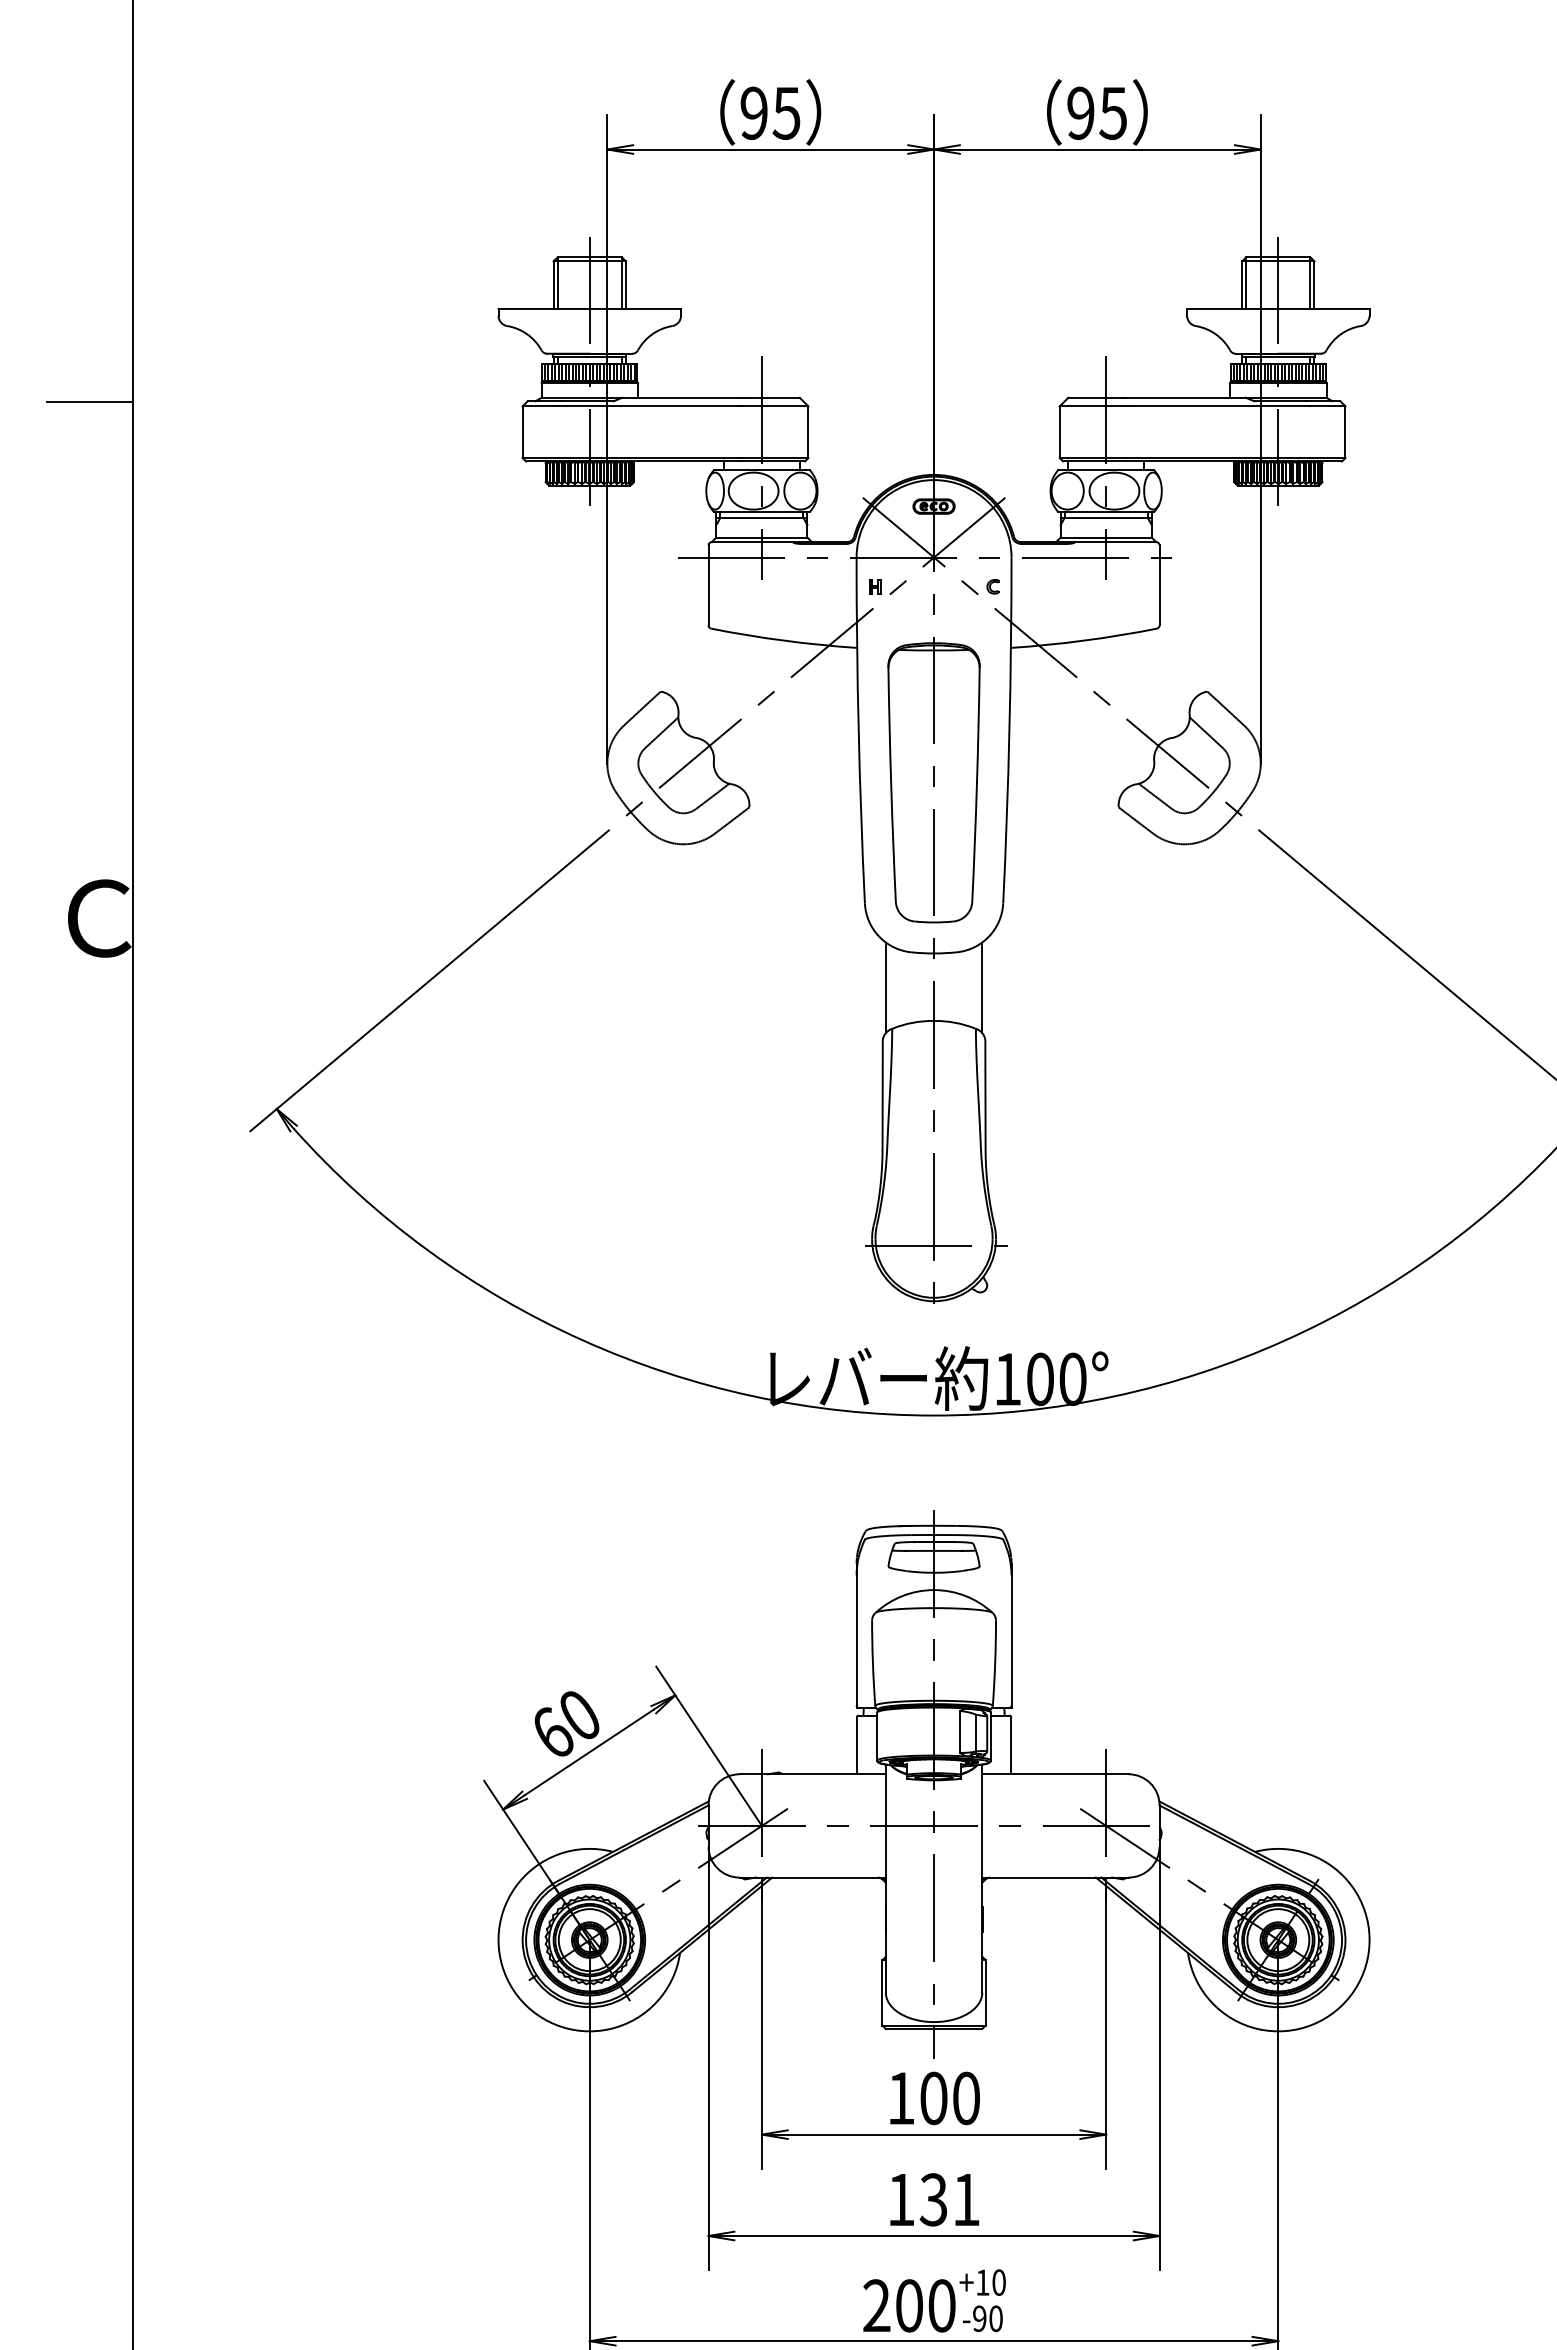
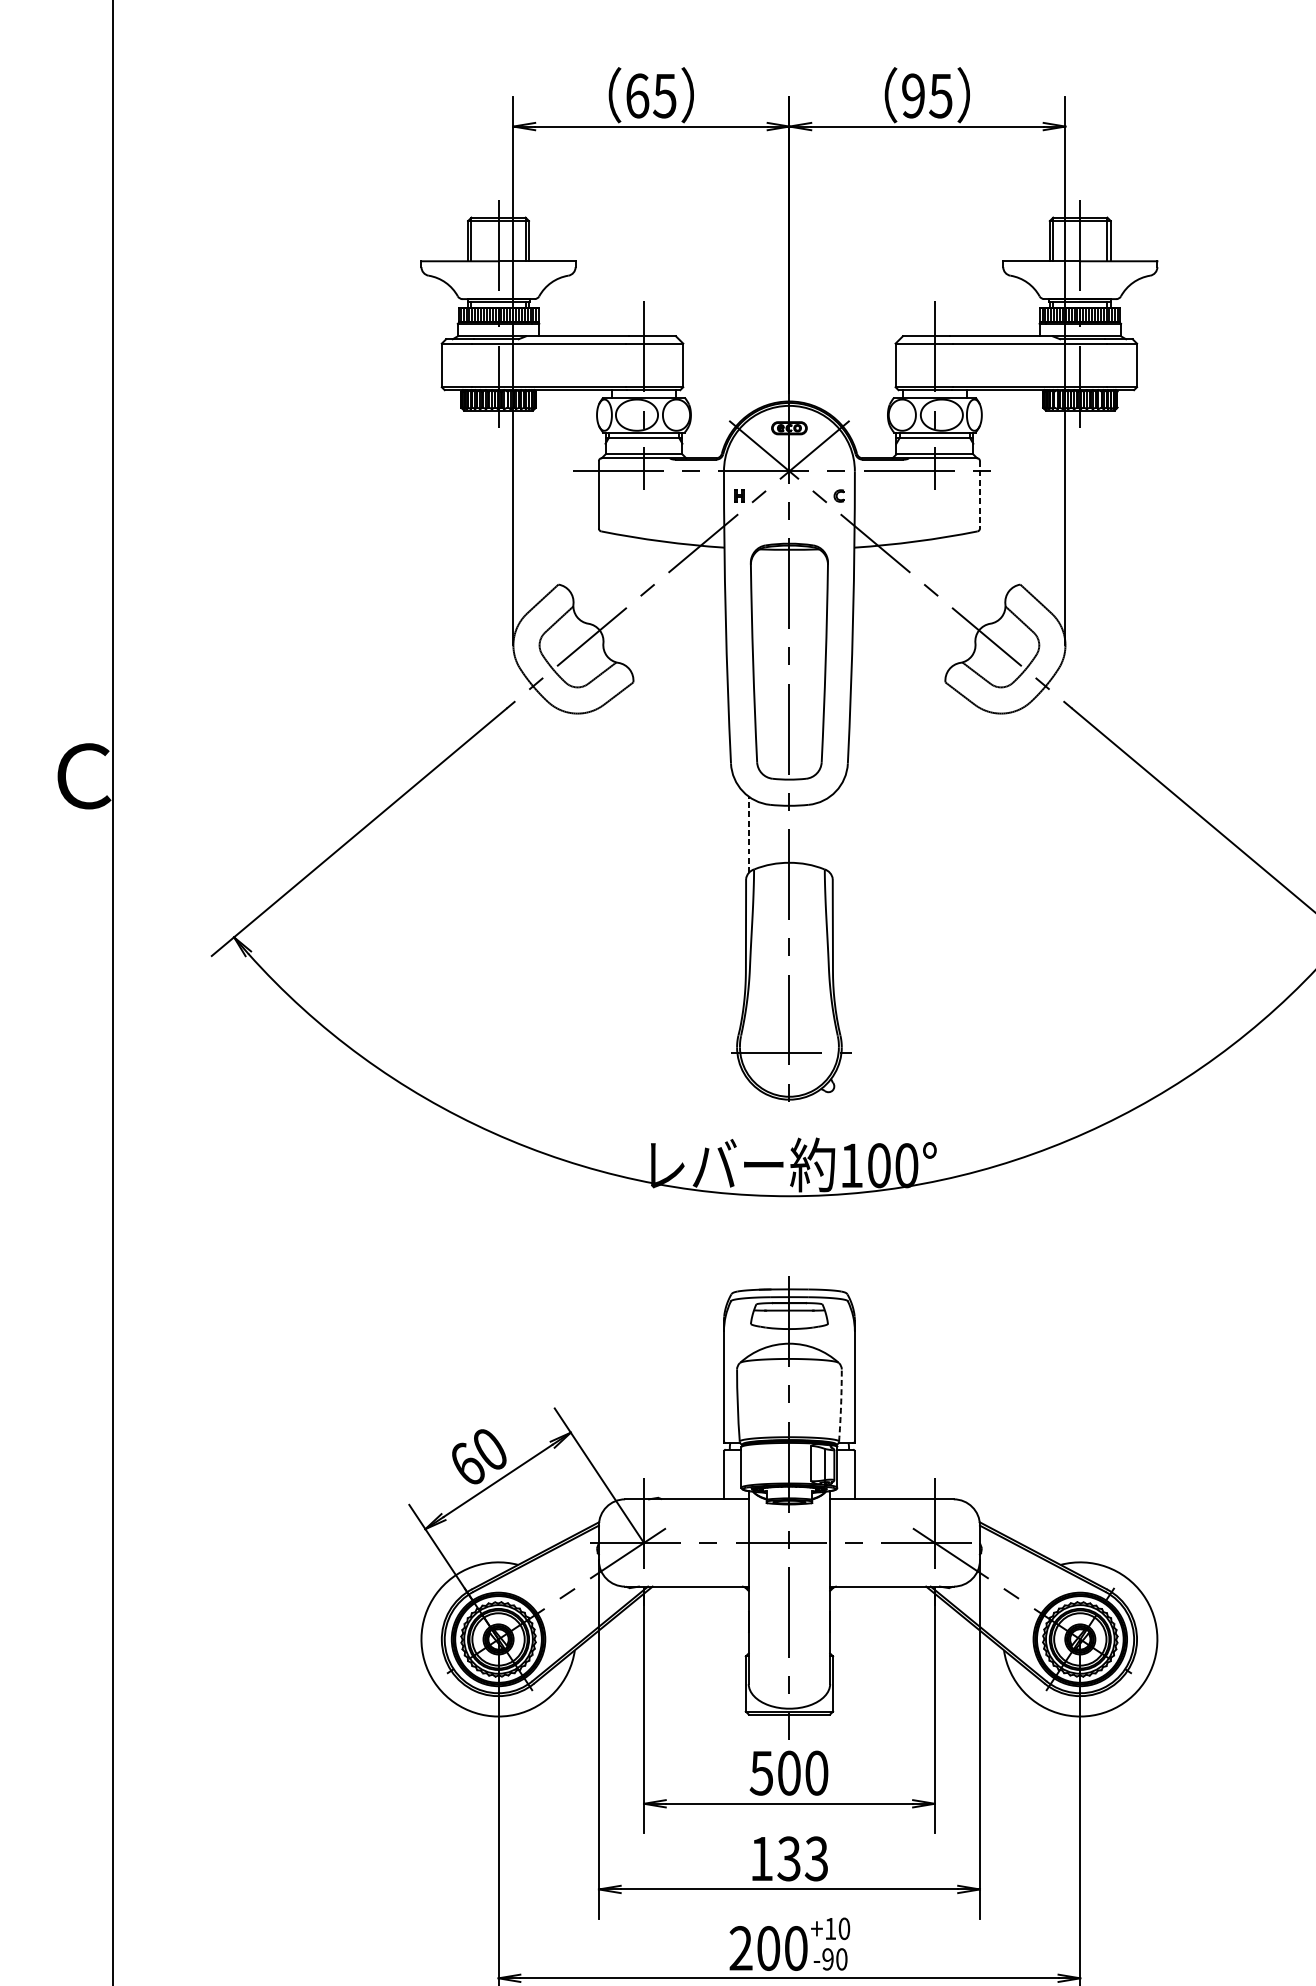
text: (754, 112) -> (637, 95), 95 -> 65
line: (89, 402) -> (75, 340), removed
line: (1159, 585) -> (979, 494), solid -> dashed
line: (885, 987) -> (748, 834), solid -> dashed
line: (982, 987) -> (830, 834), removed
arc: (995, 1663) -> (841, 1405), solid -> dashed
text: (900, 2098) -> (761, 1773), 100 -> 500
text: (965, 2199) -> (815, 1858), 131 -> 133

